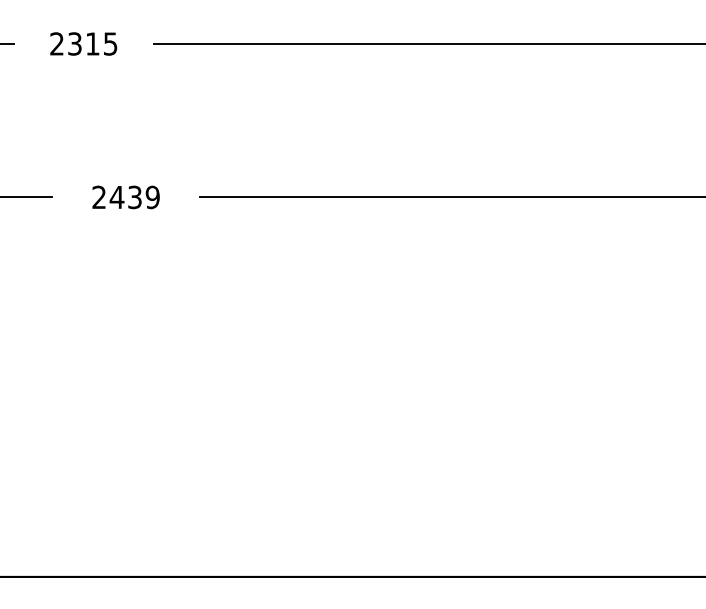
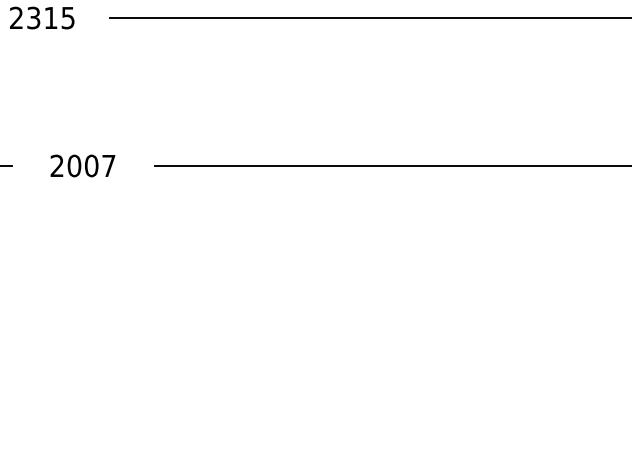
text: (134, 197) -> (91, 166), 2439 -> 2007

